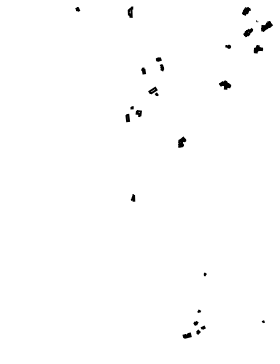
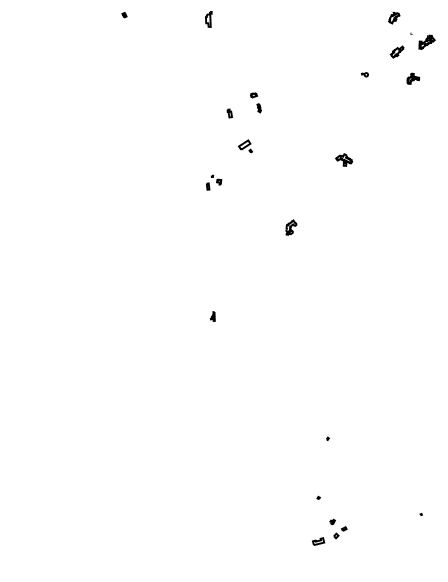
part: (225, 84) -> (344, 159), moved
part: (133, 114) -> (213, 183), size x0.62
part: (193, 329) -> (328, 531), moved

